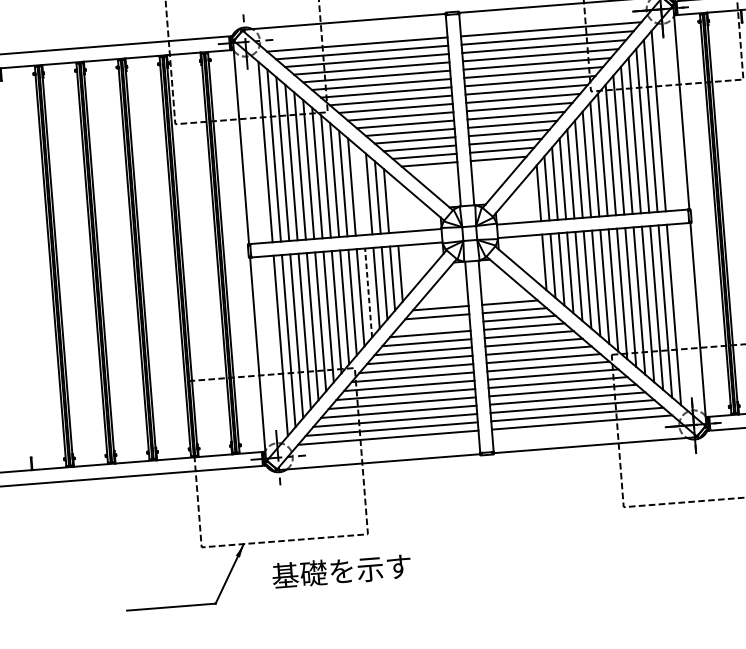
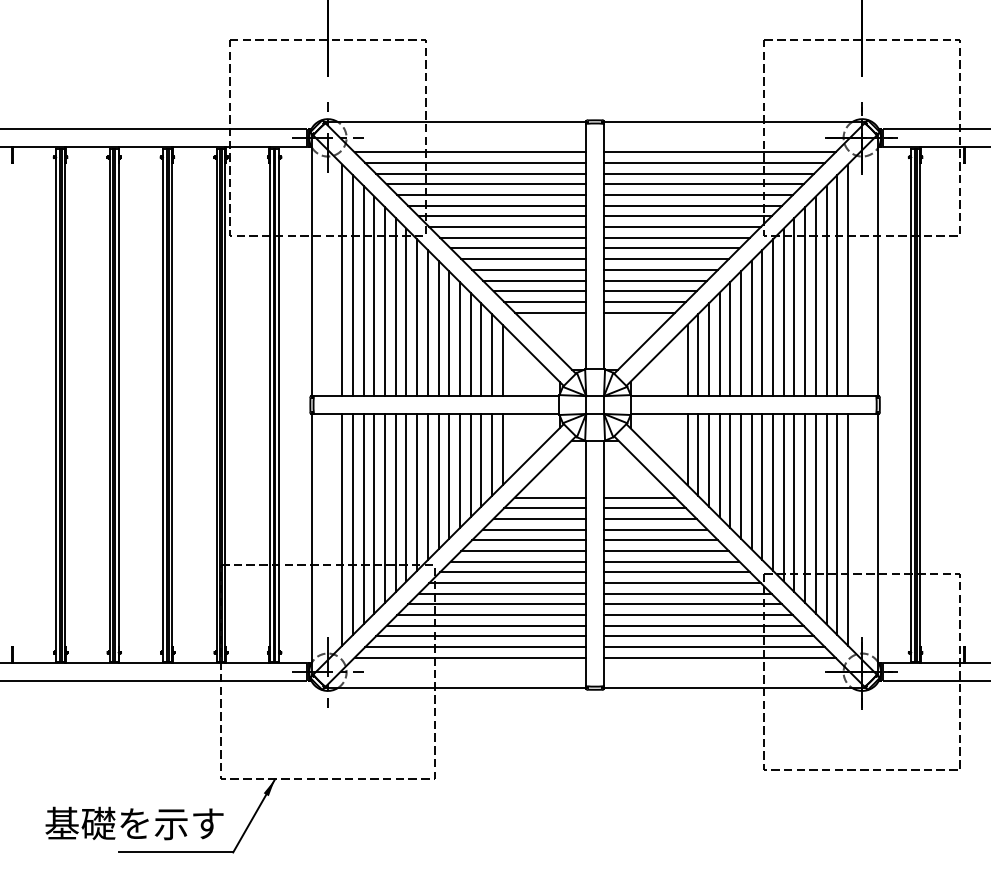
line: (360, 190) -> (459, 339), added
line: (394, 204) -> (502, 360), added
line: (368, 292) -> (459, 470), dashed -> solid
line: (433, 325) -> (539, 518), added
text: (341, 571) -> (134, 823), moved

